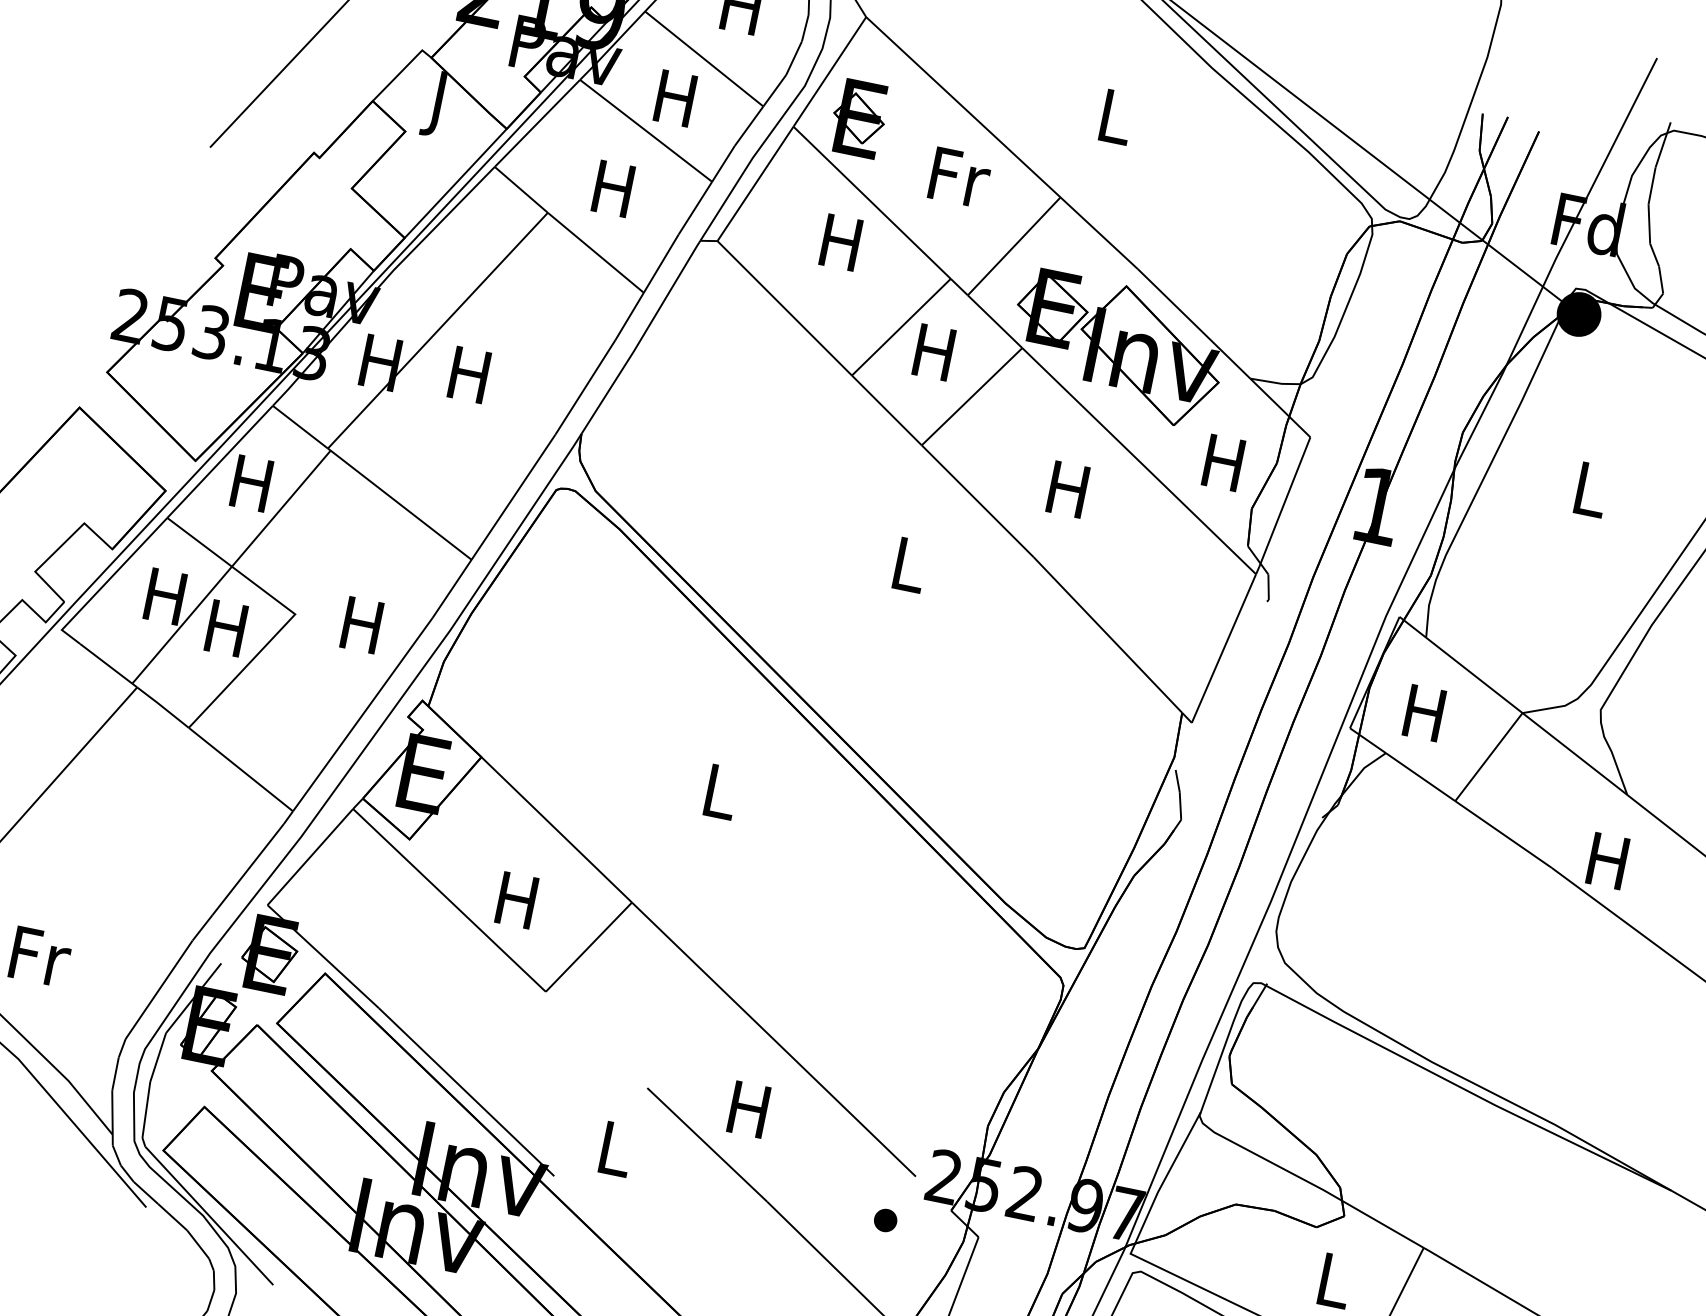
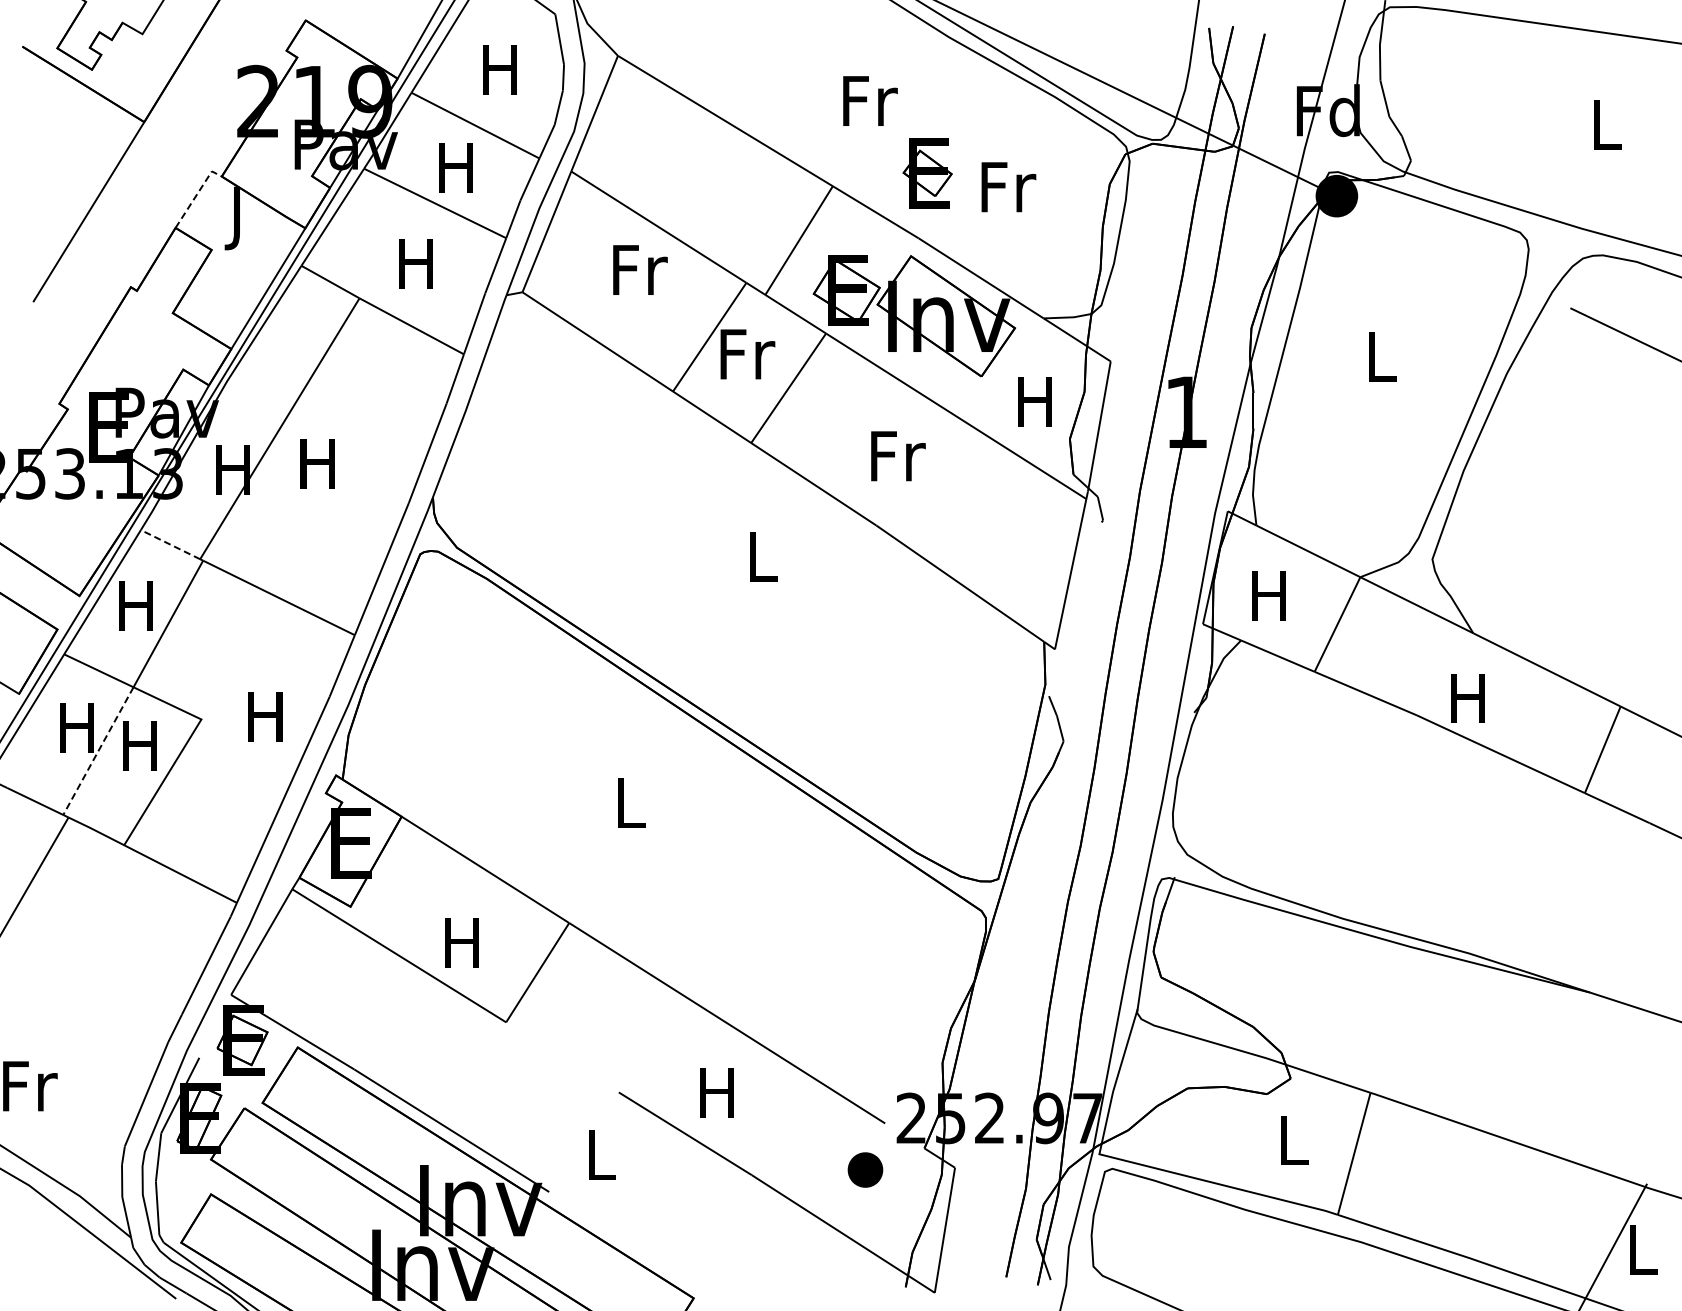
line: (402, 70) -> (197, 193), solid -> dashed
text: (1117, 116) -> (870, 100), L -> Fr
part: (858, 118) -> (927, 173), moved
text: (959, 178) -> (1008, 187), moved
text: (844, 242) -> (640, 269), H -> Fr
text: (936, 353) -> (747, 354), H -> Fr
line: (300, 427) -> (170, 544), solid -> dashed
text: (1071, 490) -> (898, 456), H -> Fr
line: (182, 625) -> (98, 751), solid -> dashed
part: (885, 1219) -> (865, 1169), size x1.6

